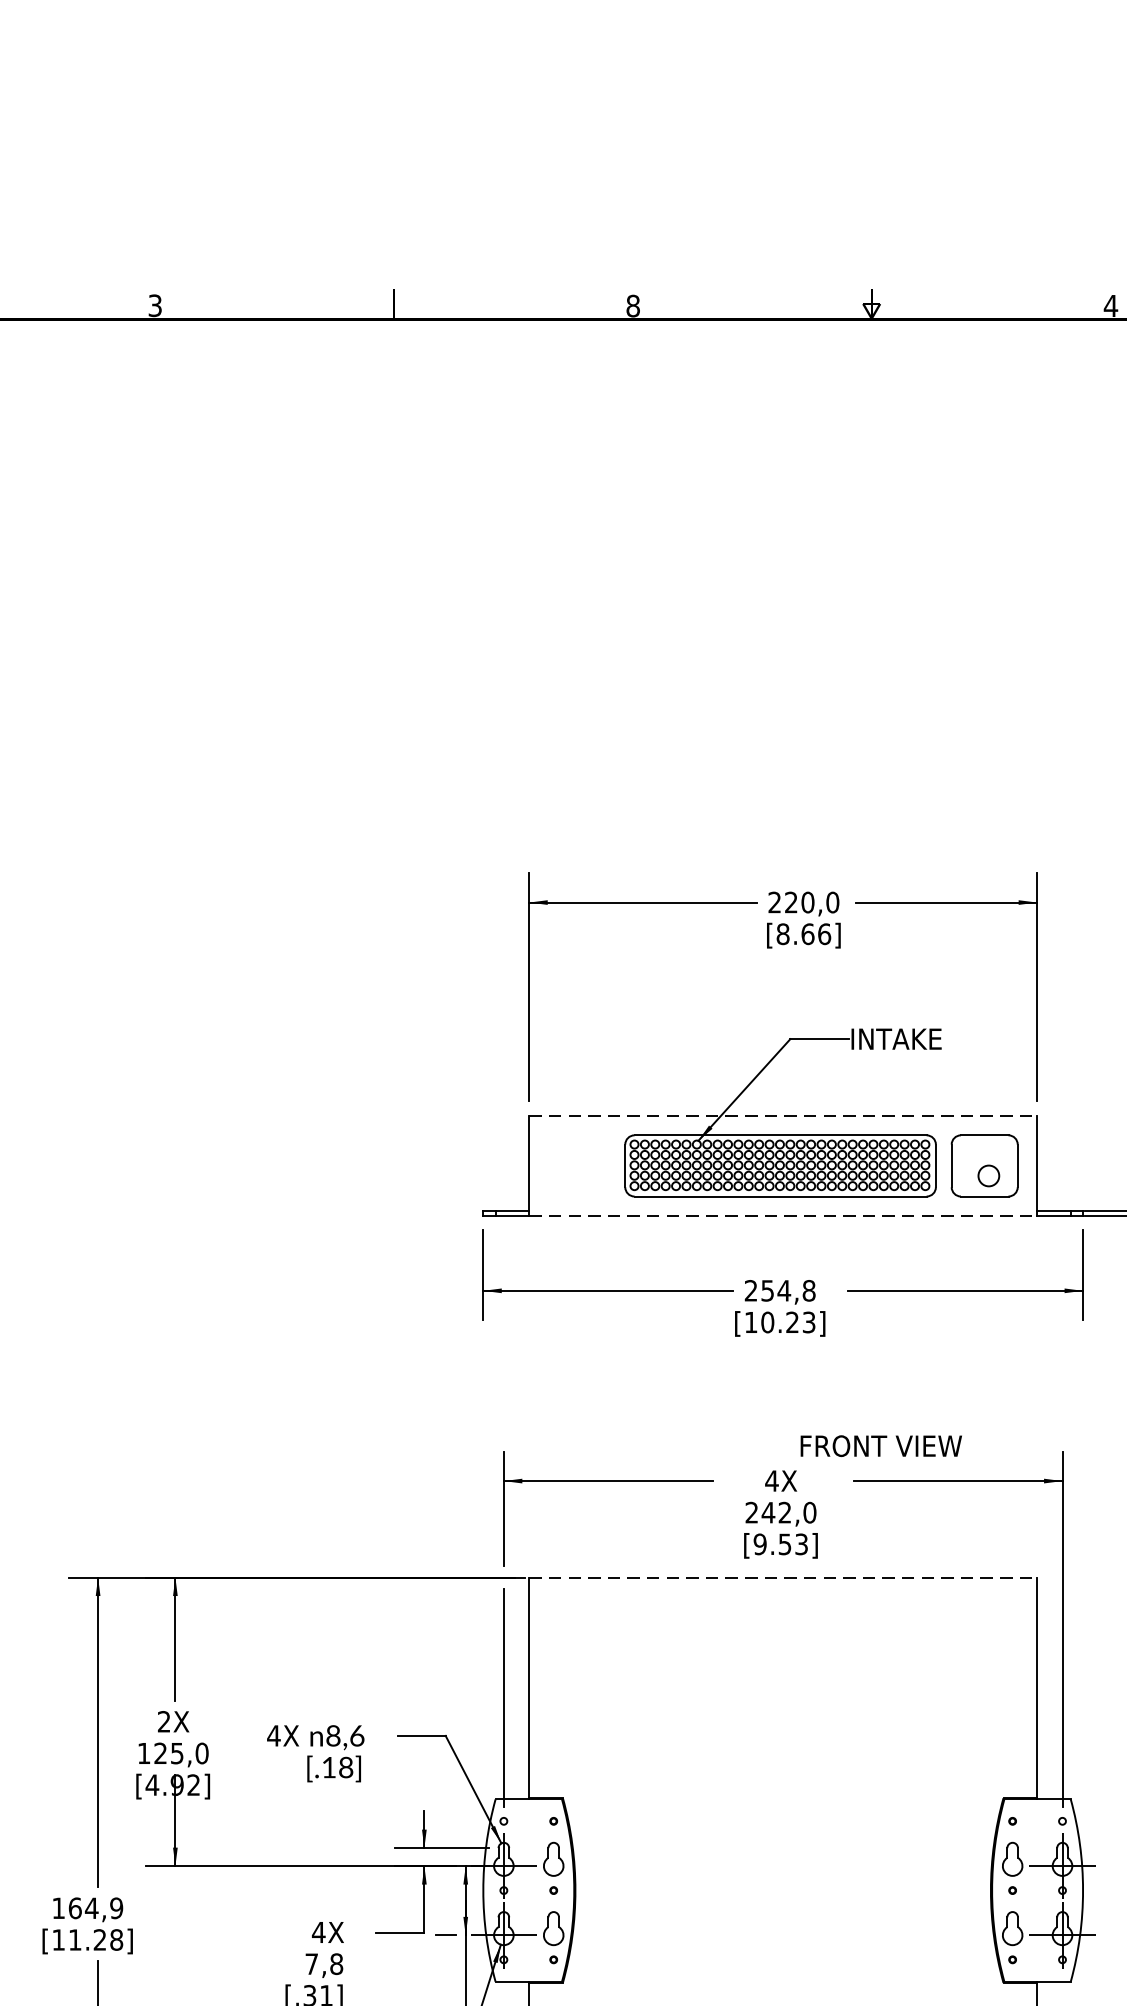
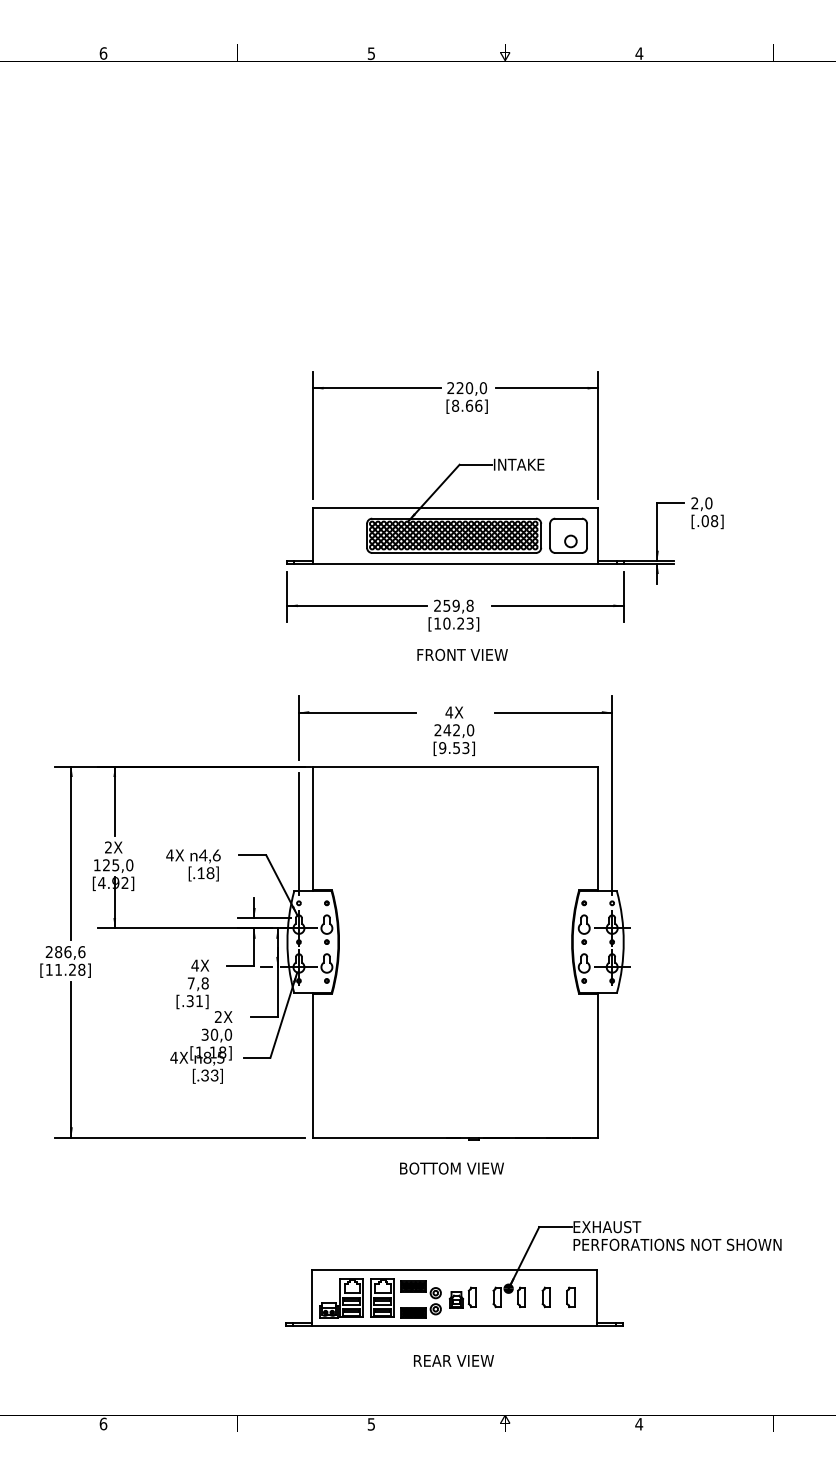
text: (155, 305) -> (103, 53), 3 -> 6
text: (633, 305) -> (371, 53), 8 -> 5
line: (784, 1115) -> (456, 507), dashed -> solid
line: (784, 1217) -> (456, 564), dashed -> solid
text: (783, 1290) -> (455, 605), 254,8 -> 259,8
text: (881, 1445) -> (462, 654), moved
line: (784, 1577) -> (456, 766), dashed -> solid
text: (333, 1736) -> (203, 855), 8,6 -> 4,6
text: (87, 1909) -> (65, 952), 164,9 -> 286,6

